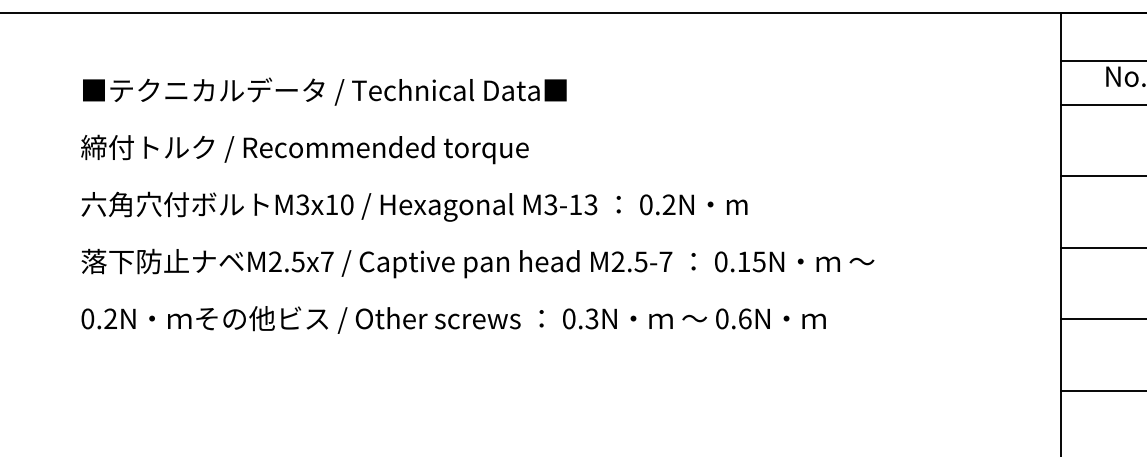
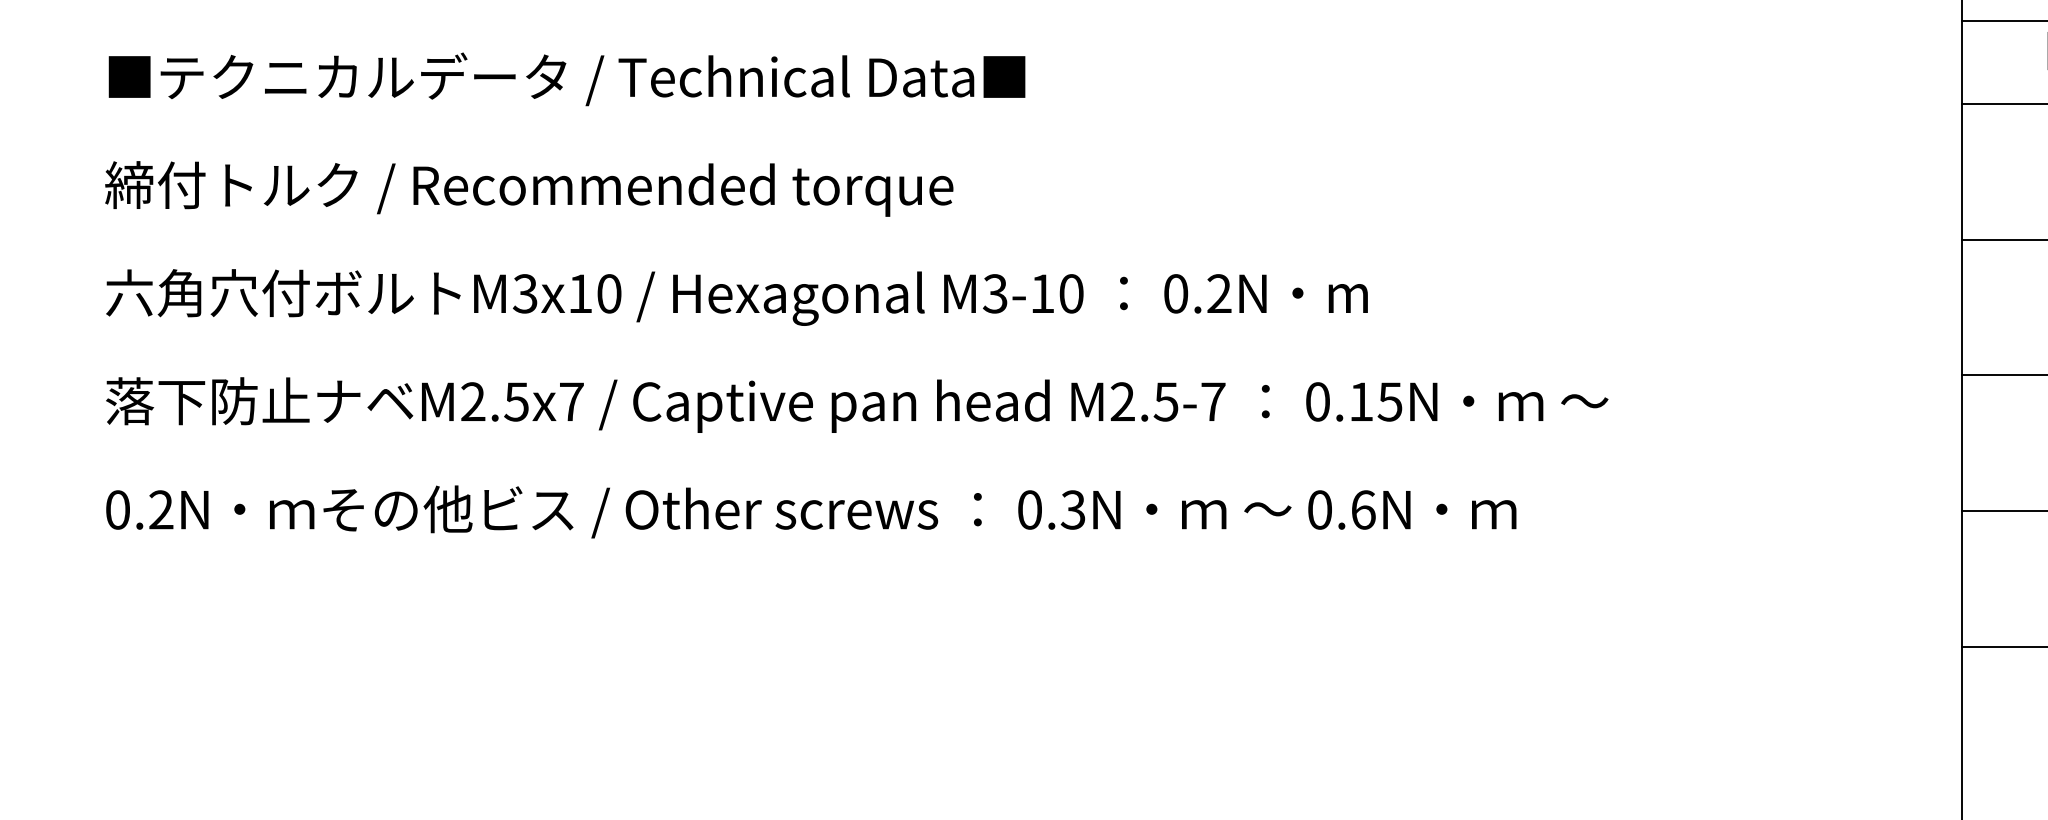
text: (590, 204) -> (1070, 293), M3-13 -> M3-10

